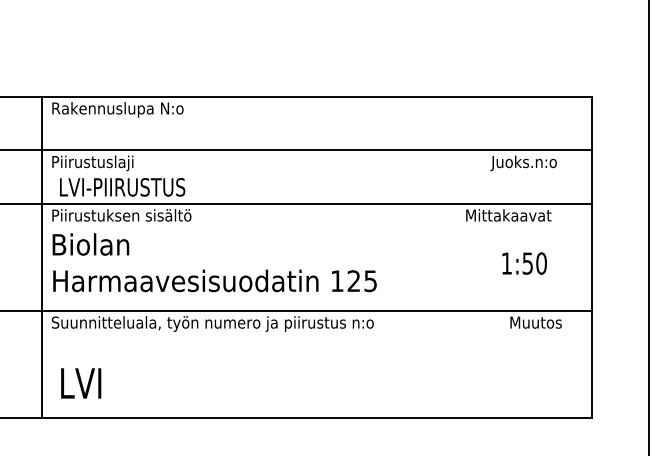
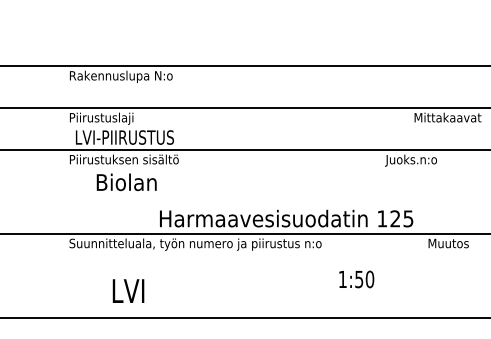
text: (533, 163) -> (446, 118), Juoks.n:o -> Mittakaavat
text: (502, 216) -> (422, 160), Mittakaavat -> Juoks.n:o
text: (90, 244) -> (126, 182), moved
line: (41, 256) -> (61, 191), removed
text: (524, 263) -> (356, 279), moved
text: (214, 280) -> (286, 218), moved
text: (81, 383) -> (128, 291), moved

